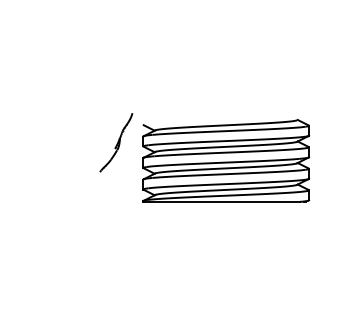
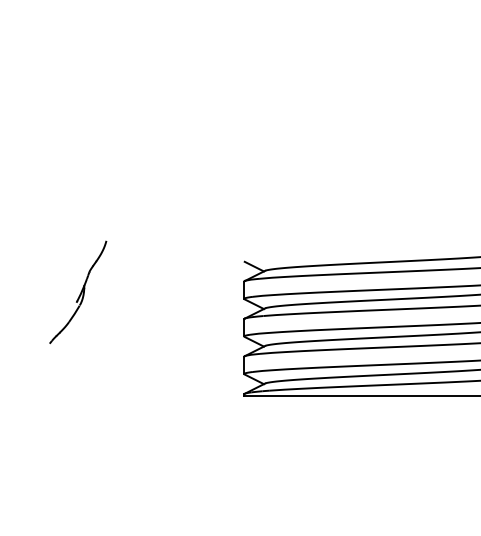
part: (116, 142) -> (78, 292), moved

